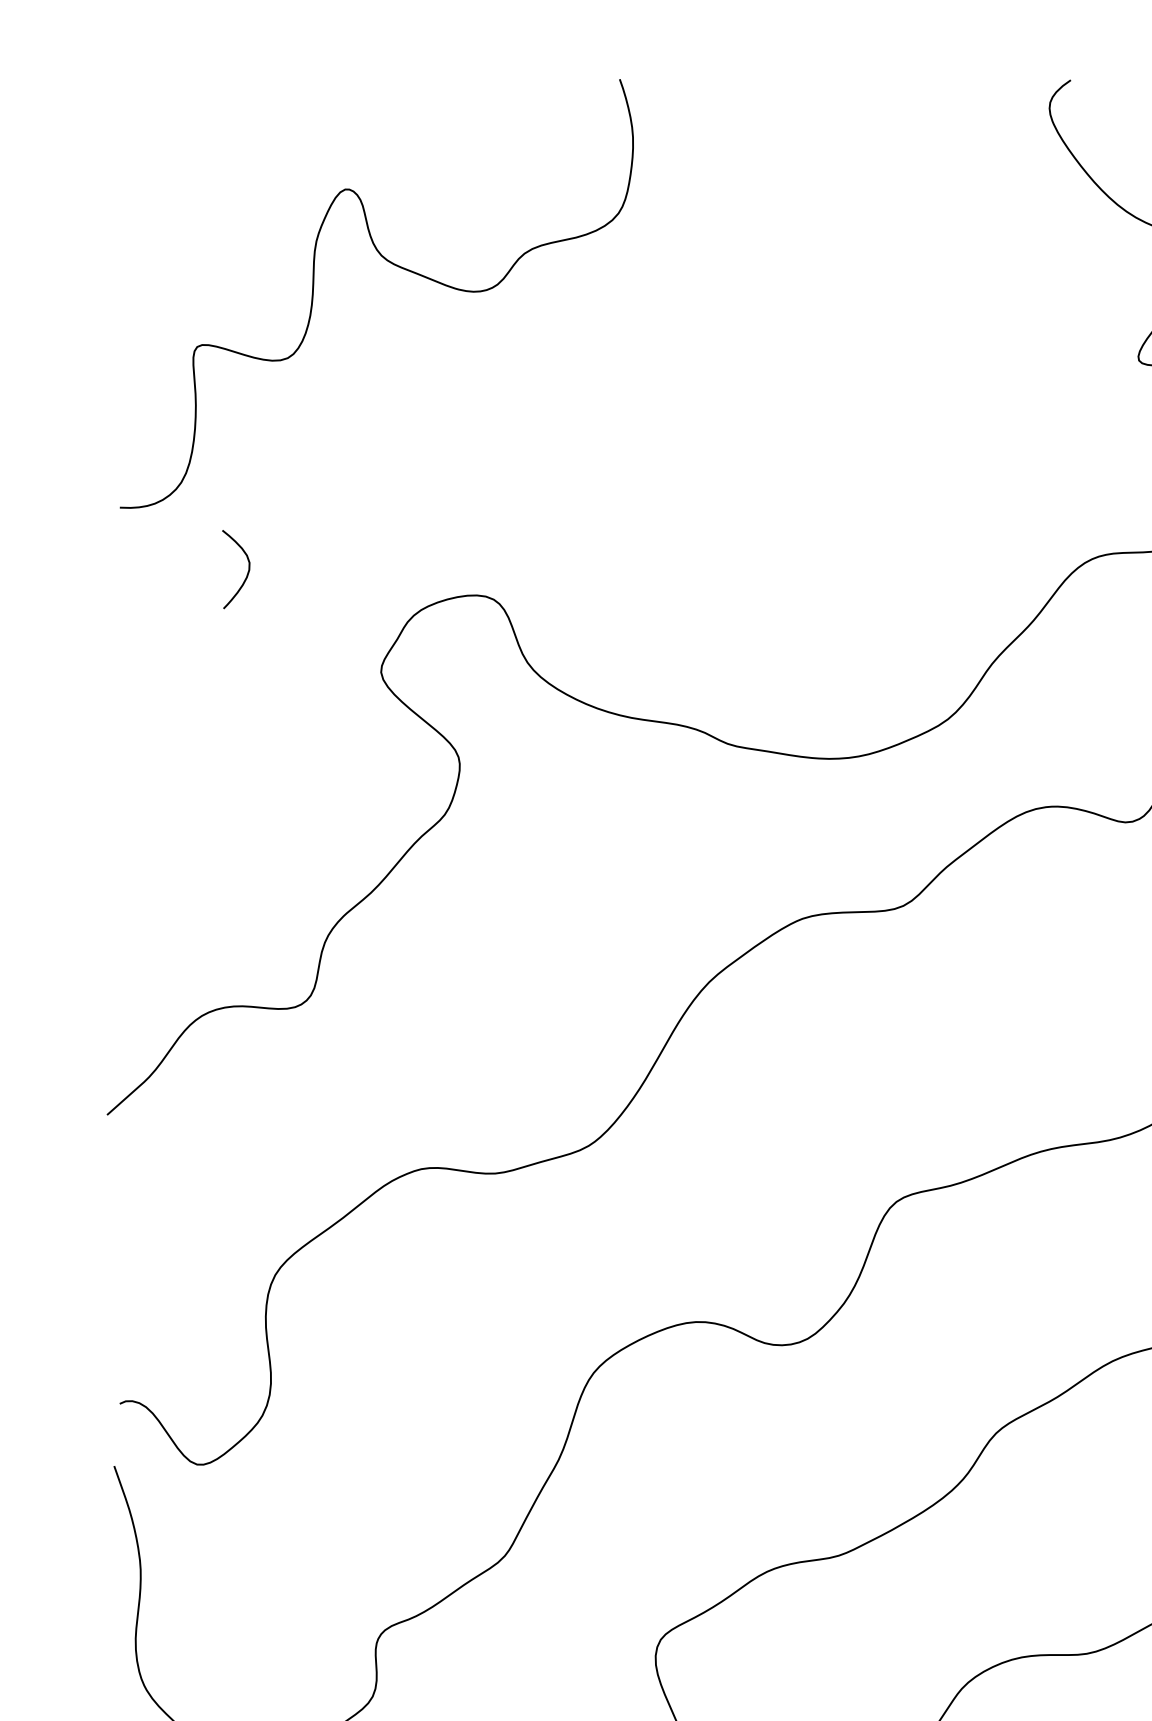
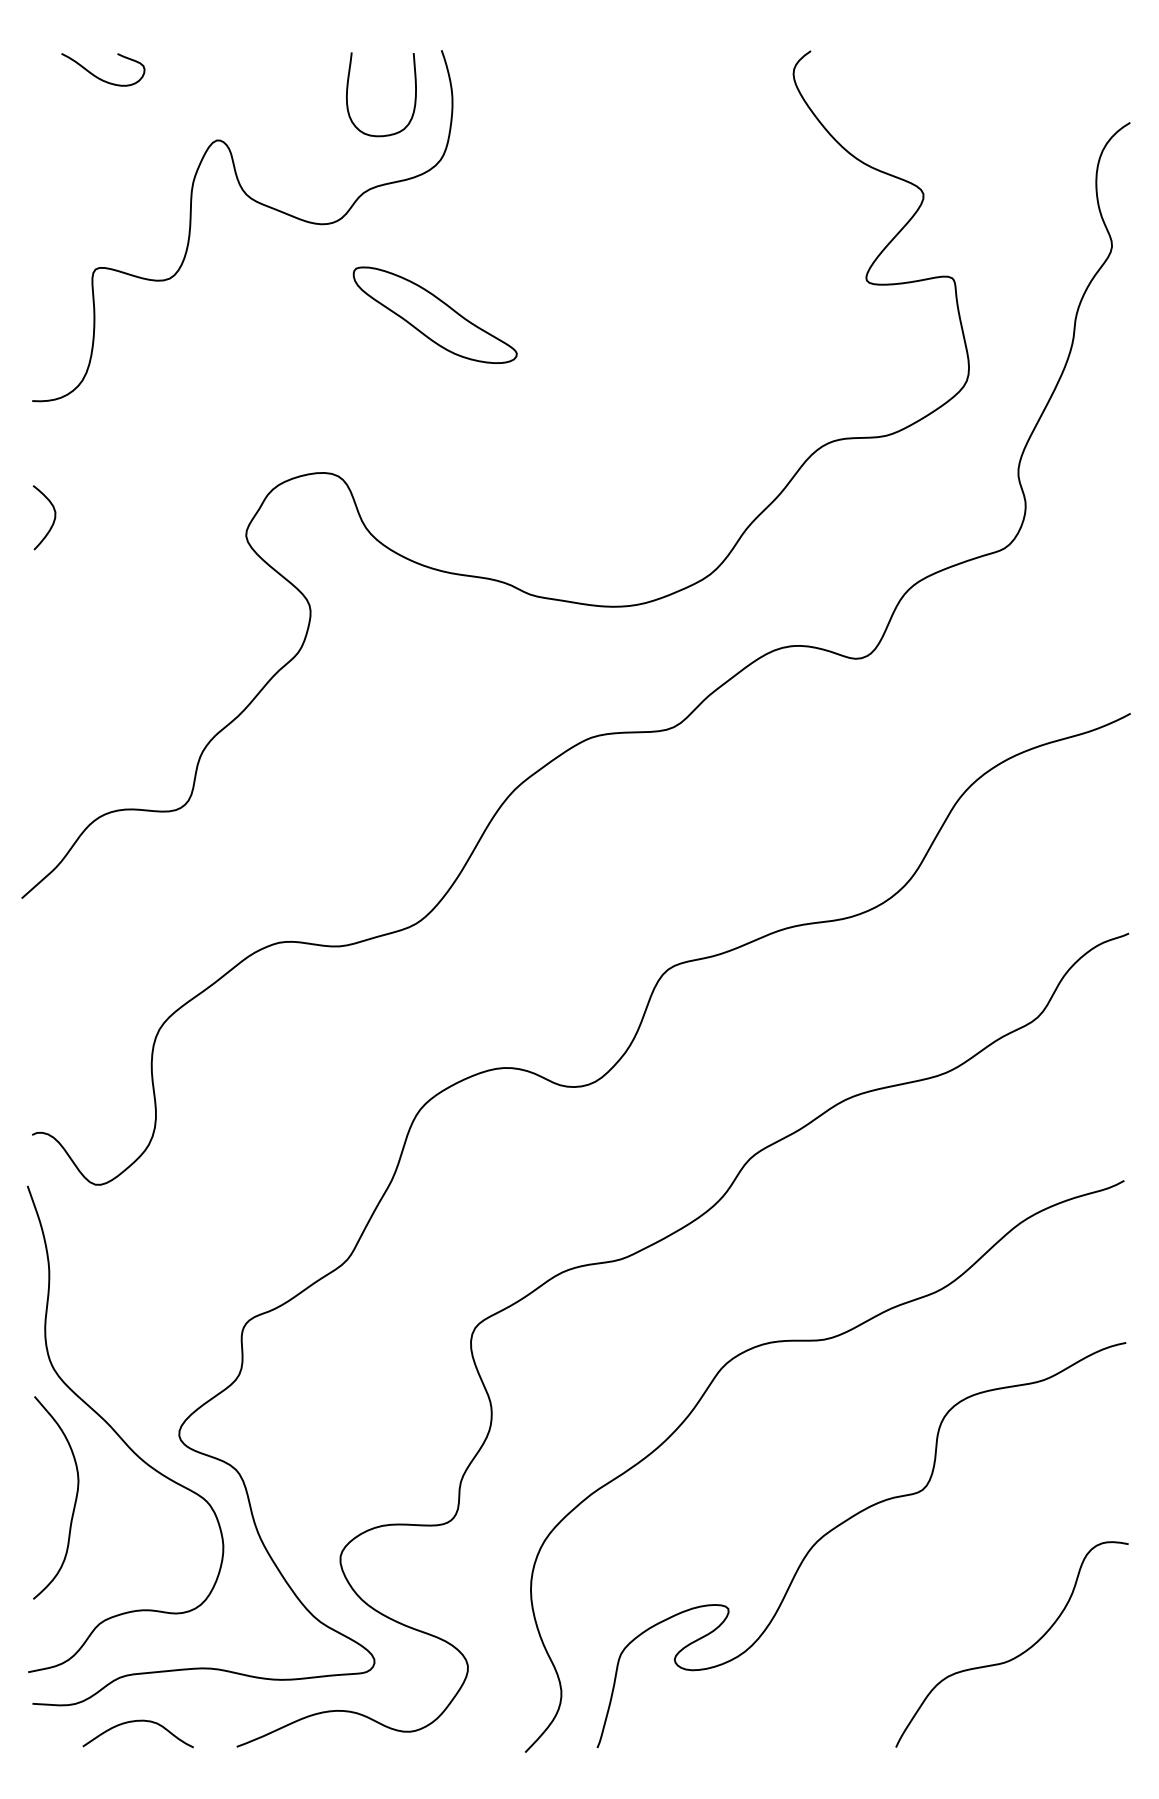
curve: (202, 112) -> (99, 77), added
curve: (586, 138) -> (414, 98), added
part: (611, 401) -> (434, 314), added
curve: (247, 571) -> (53, 519), moved

